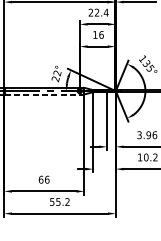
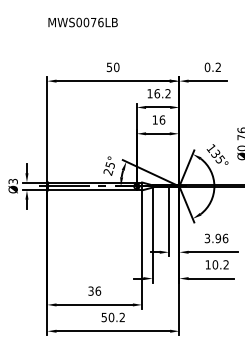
text: (98, 12) -> (159, 93), 22.4 -> 16.2
text: (57, 73) -> (110, 165), 22° -> 25°
line: (42, 94) -> (92, 190), dashed -> solid
text: (40, 179) -> (90, 290), 66 -> 36
text: (58, 202) -> (111, 317), 55.2 -> 50.2

